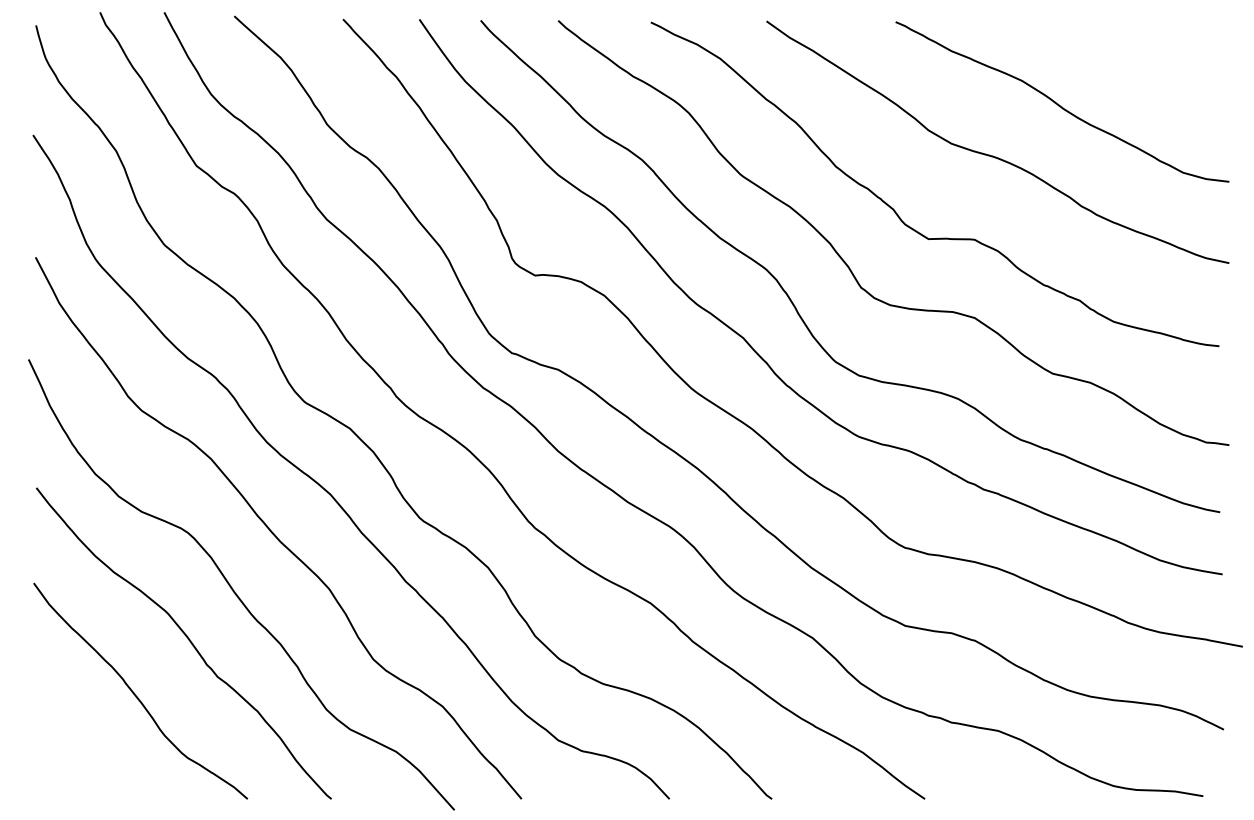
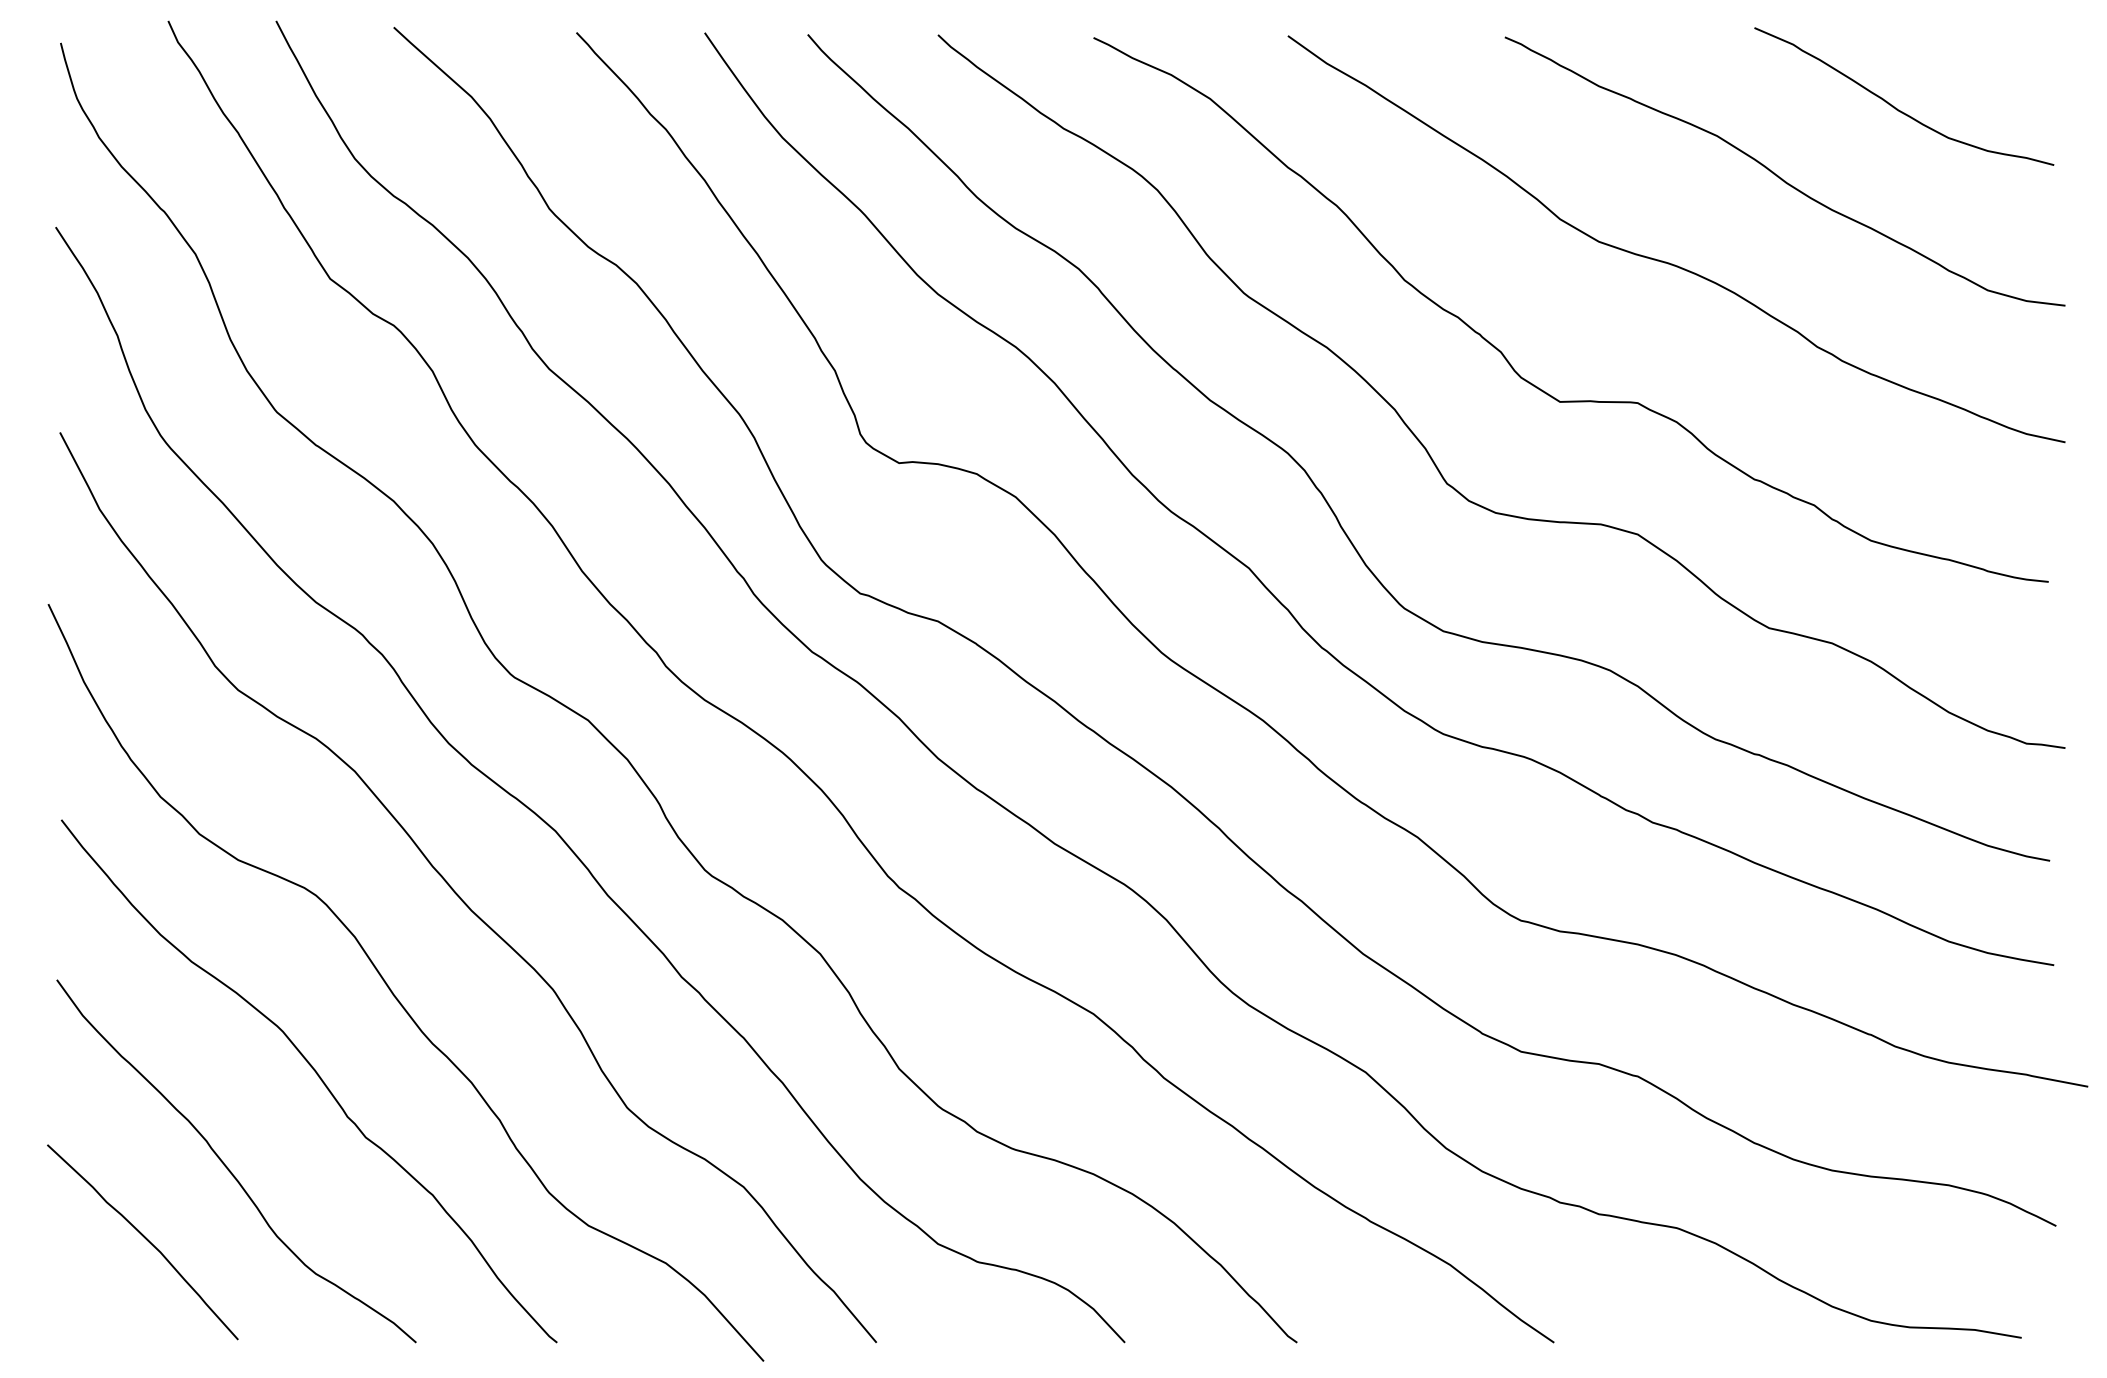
curve: (1127, 62) -> (1894, 105), added
curve: (85, 737) -> (143, 1239), added

